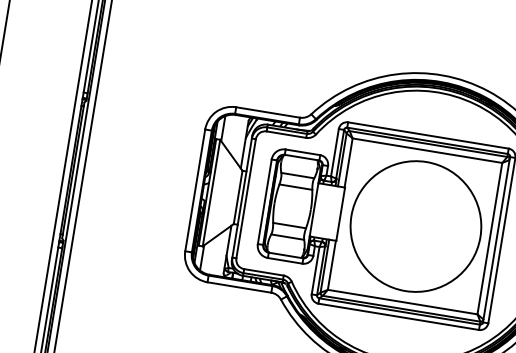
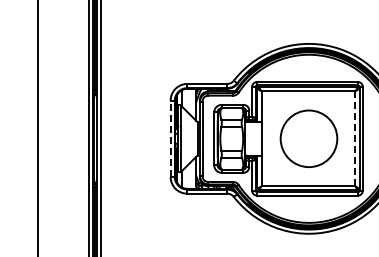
line: (195, 189) -> (170, 138), solid -> dashed
circle: (415, 225) -> (308, 138), size x0.7
line: (489, 239) -> (355, 139), solid -> dashed

